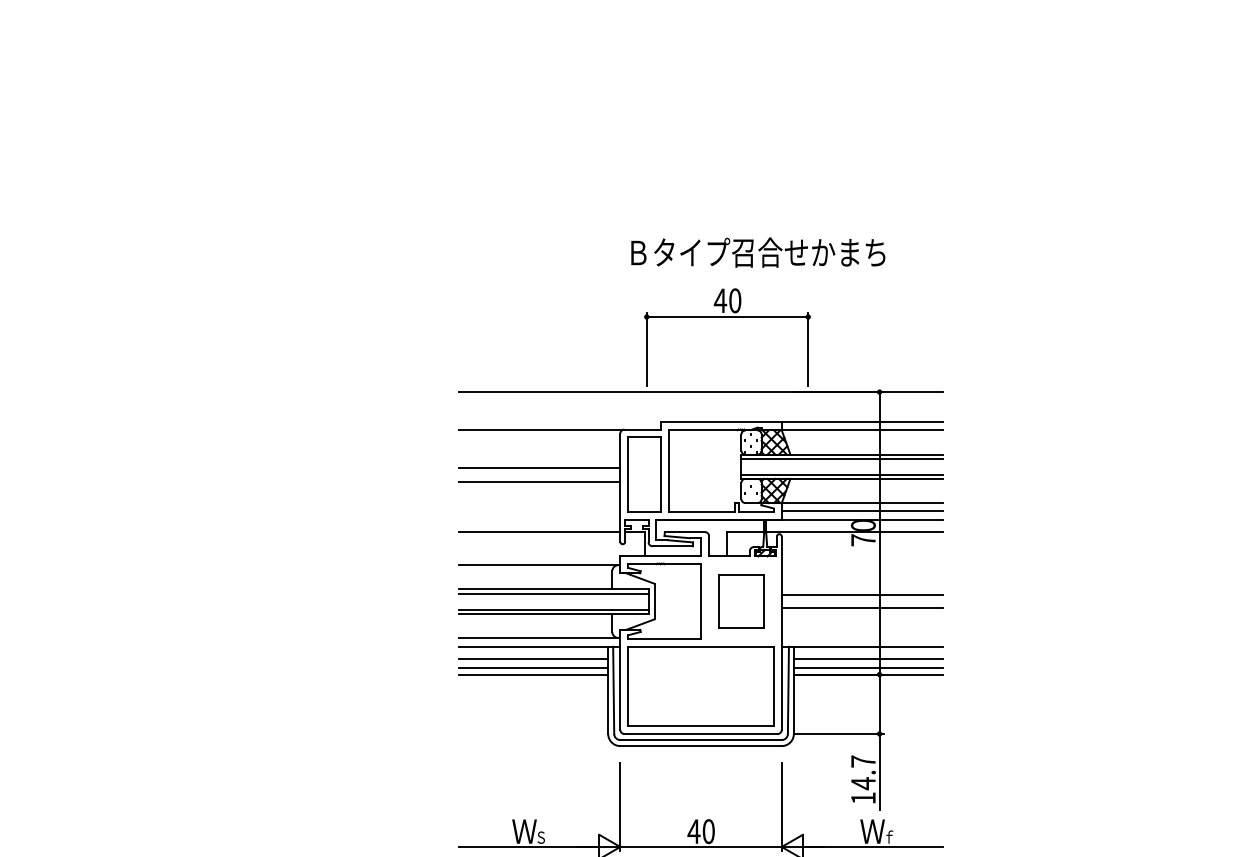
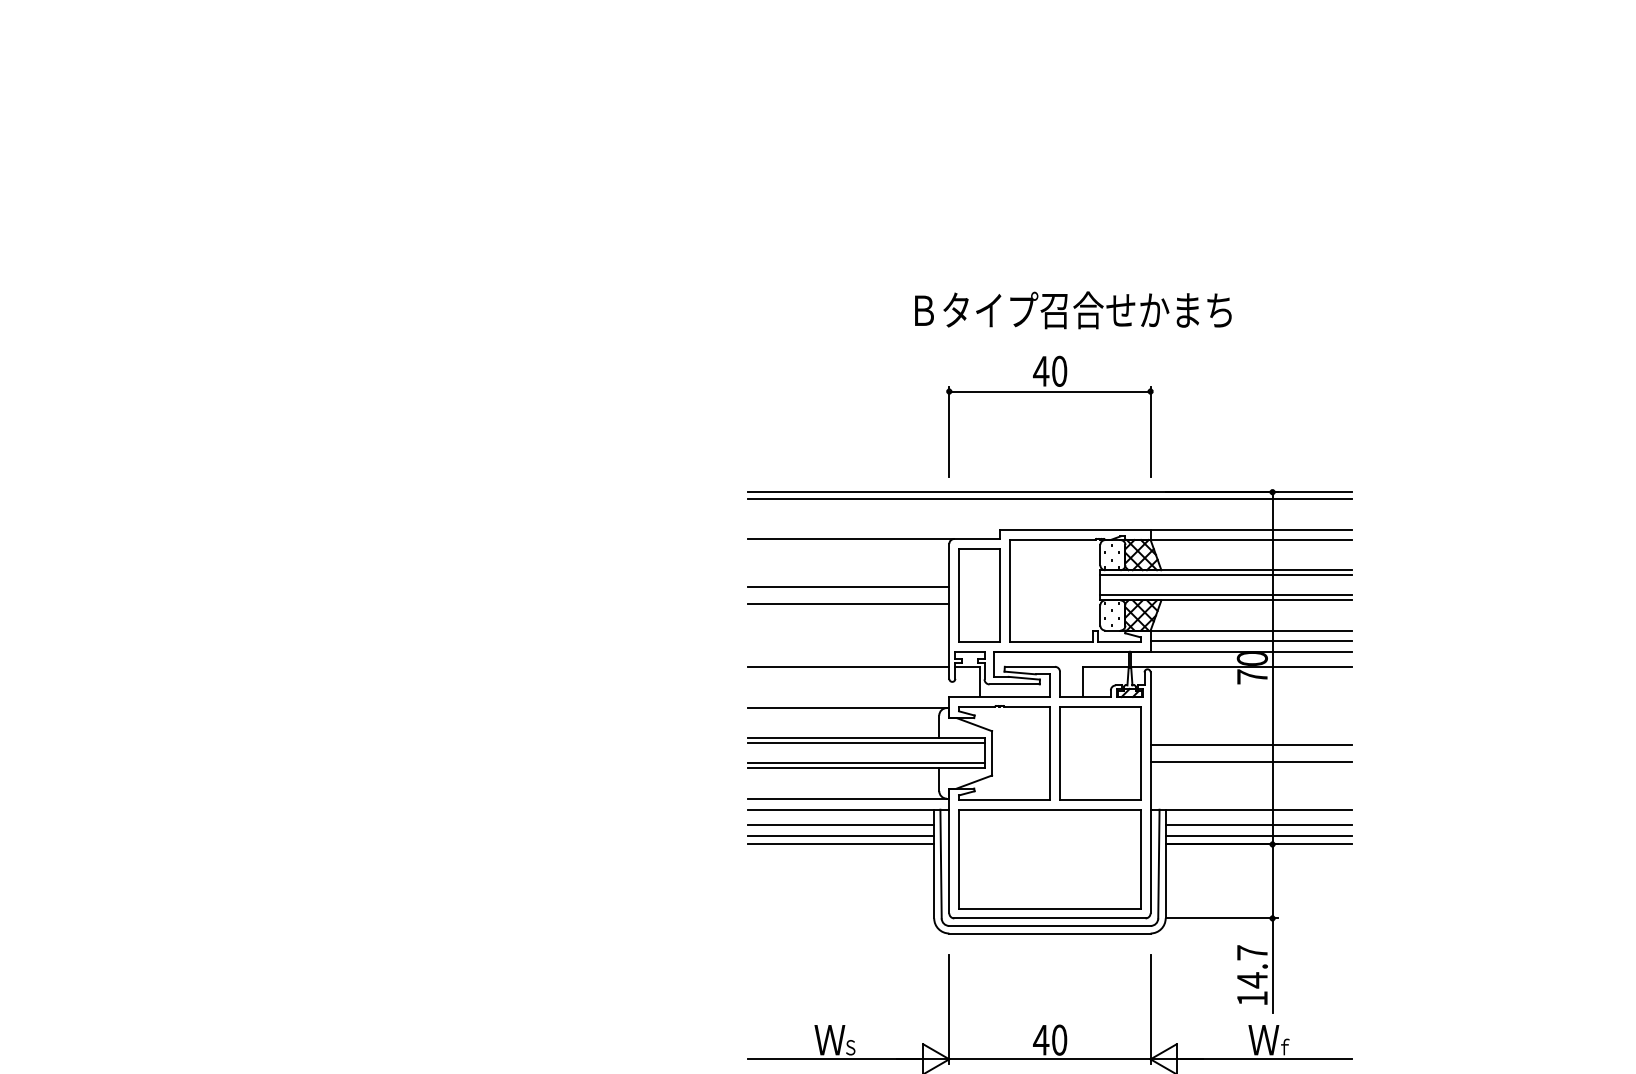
text: (758, 252) -> (1073, 310), moved
part: (727, 317) -> (1049, 392), moved
line: (700, 397) -> (1049, 499), added
part: (741, 601) -> (1100, 753), size x1.43

